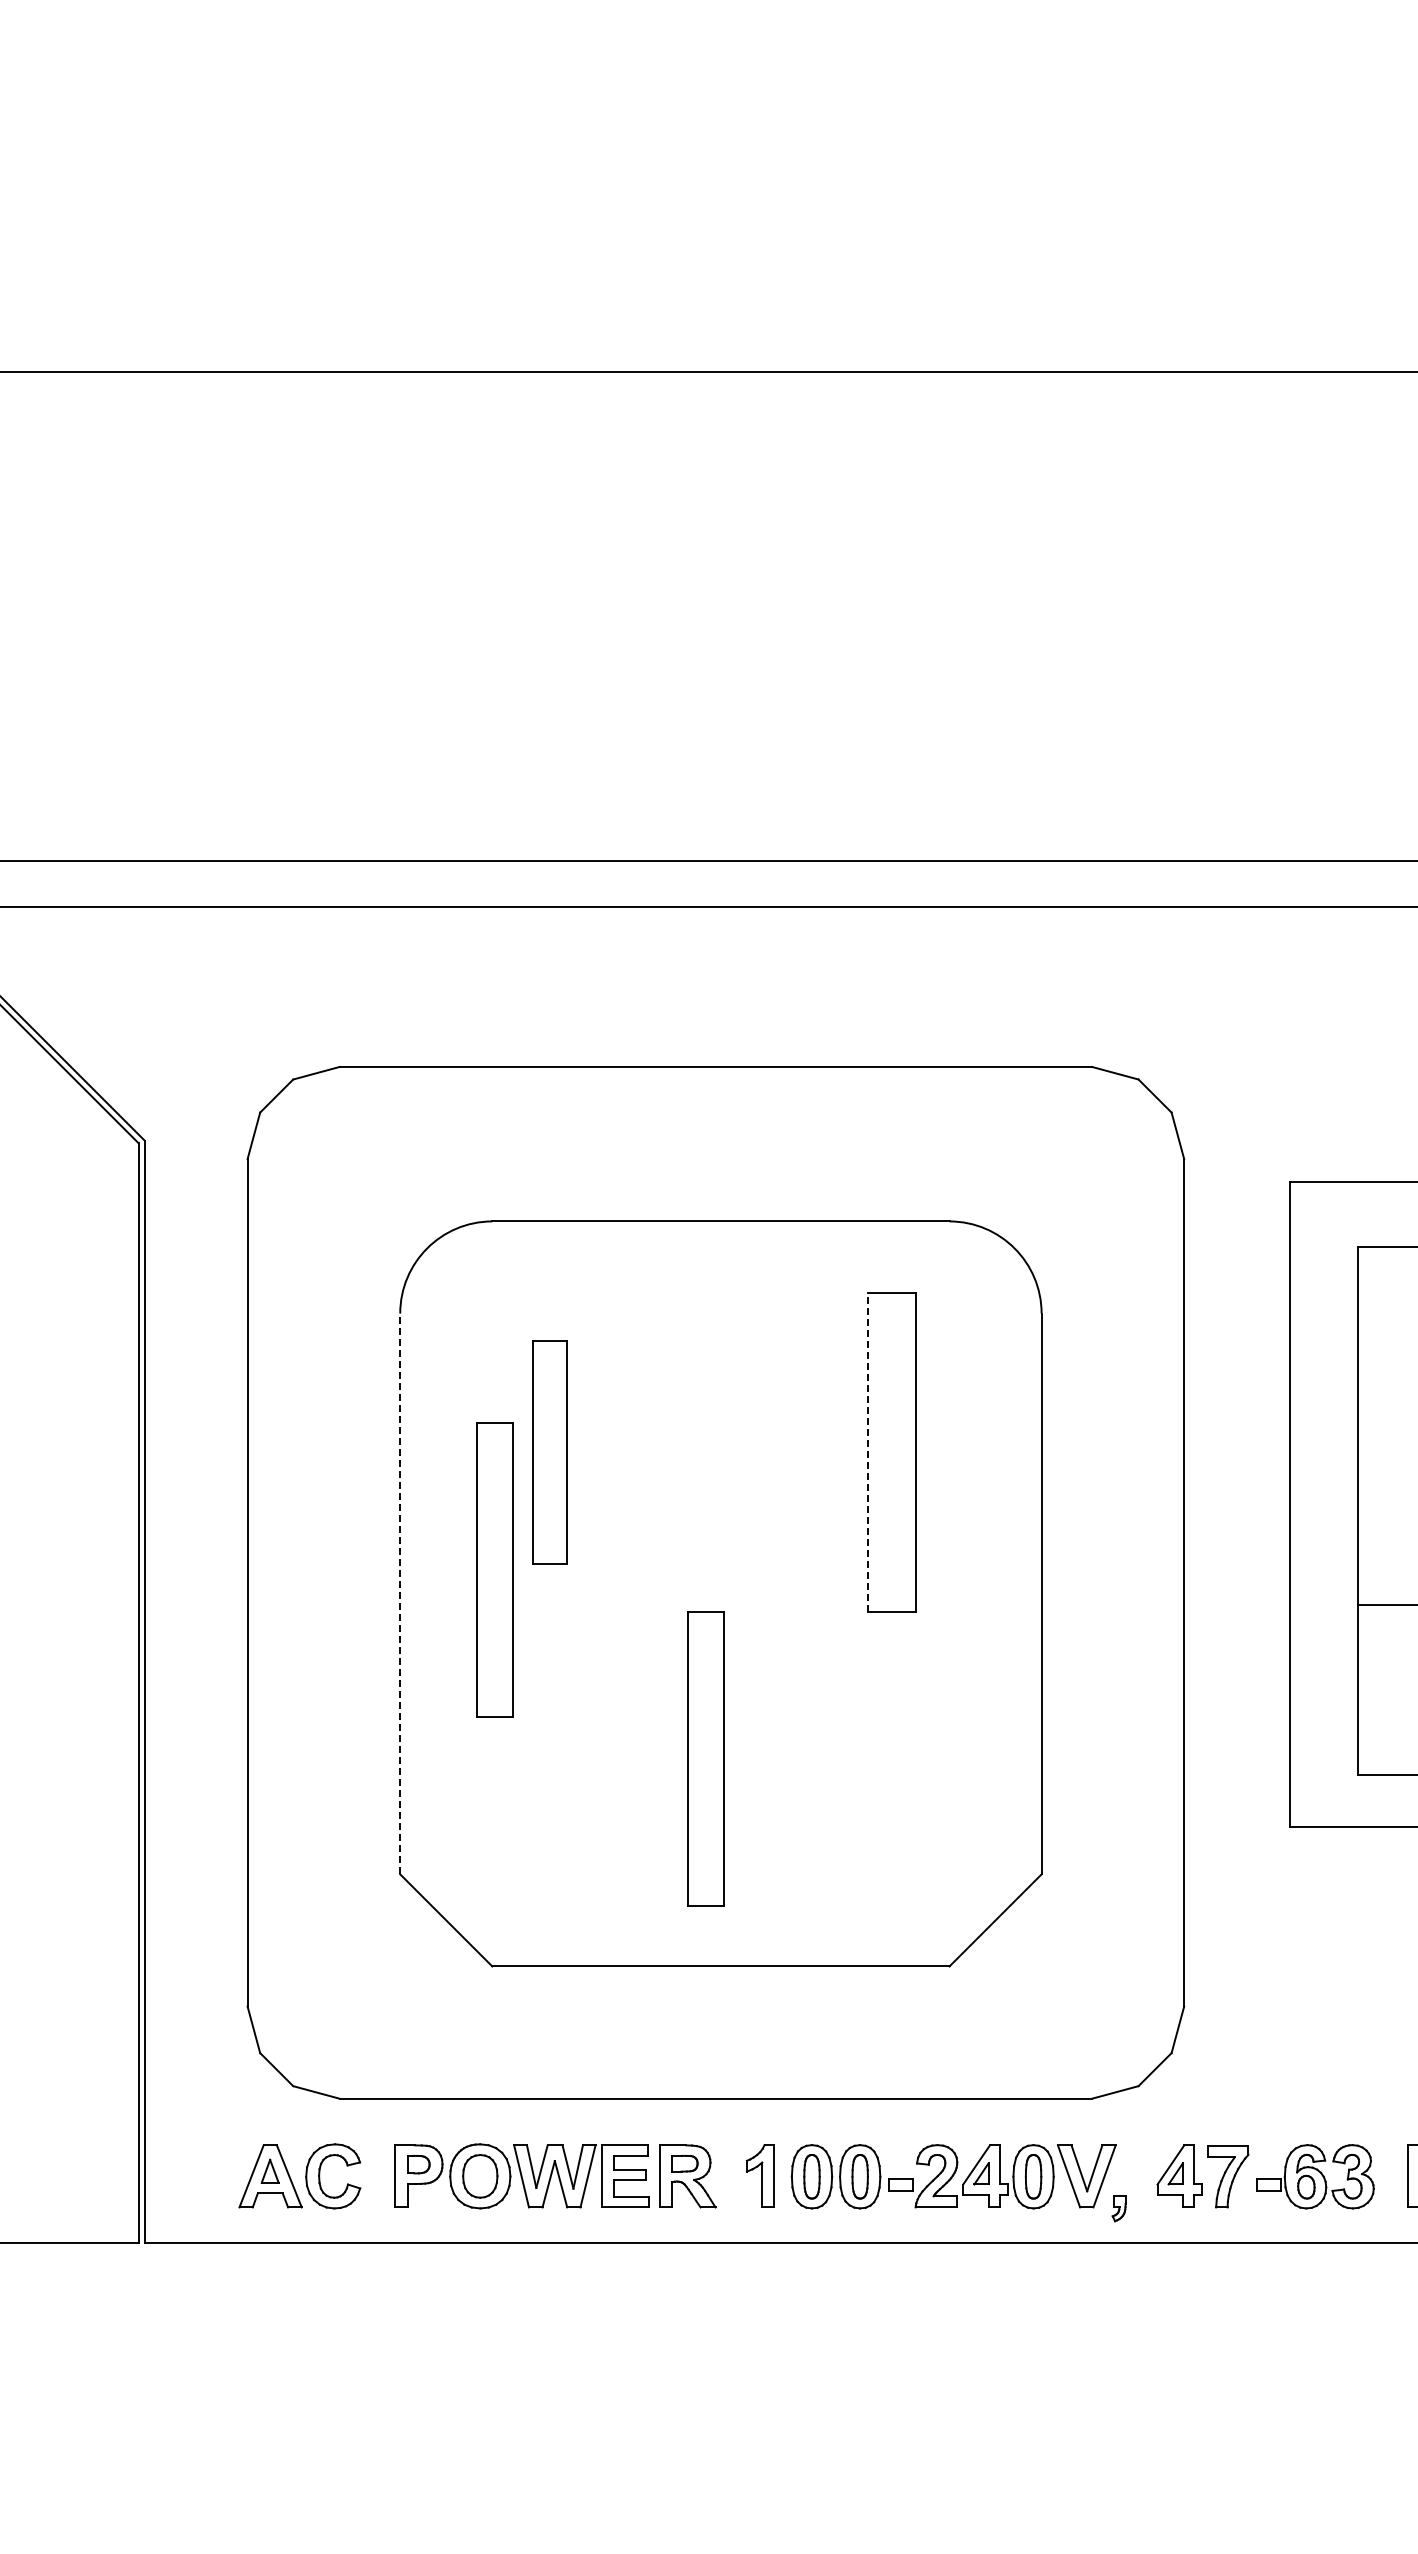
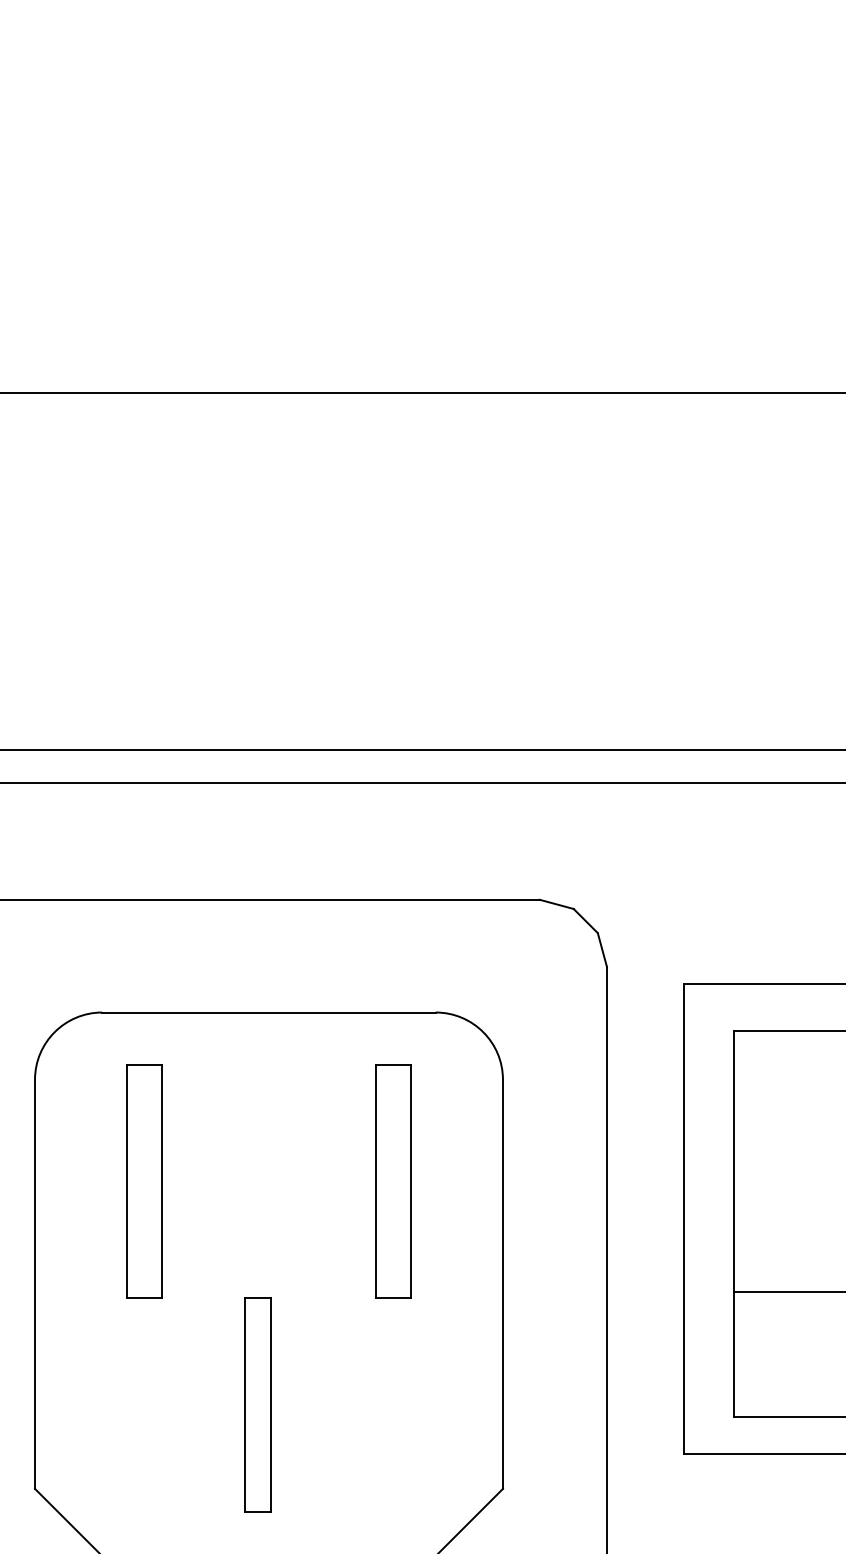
part: (549, 1452) -> (143, 1181), size x1.43
line: (867, 1452) -> (375, 1181), dashed -> solid
part: (494, 1569) -> (103, 1266), removed
line: (400, 1593) -> (35, 1283), dashed -> solid

